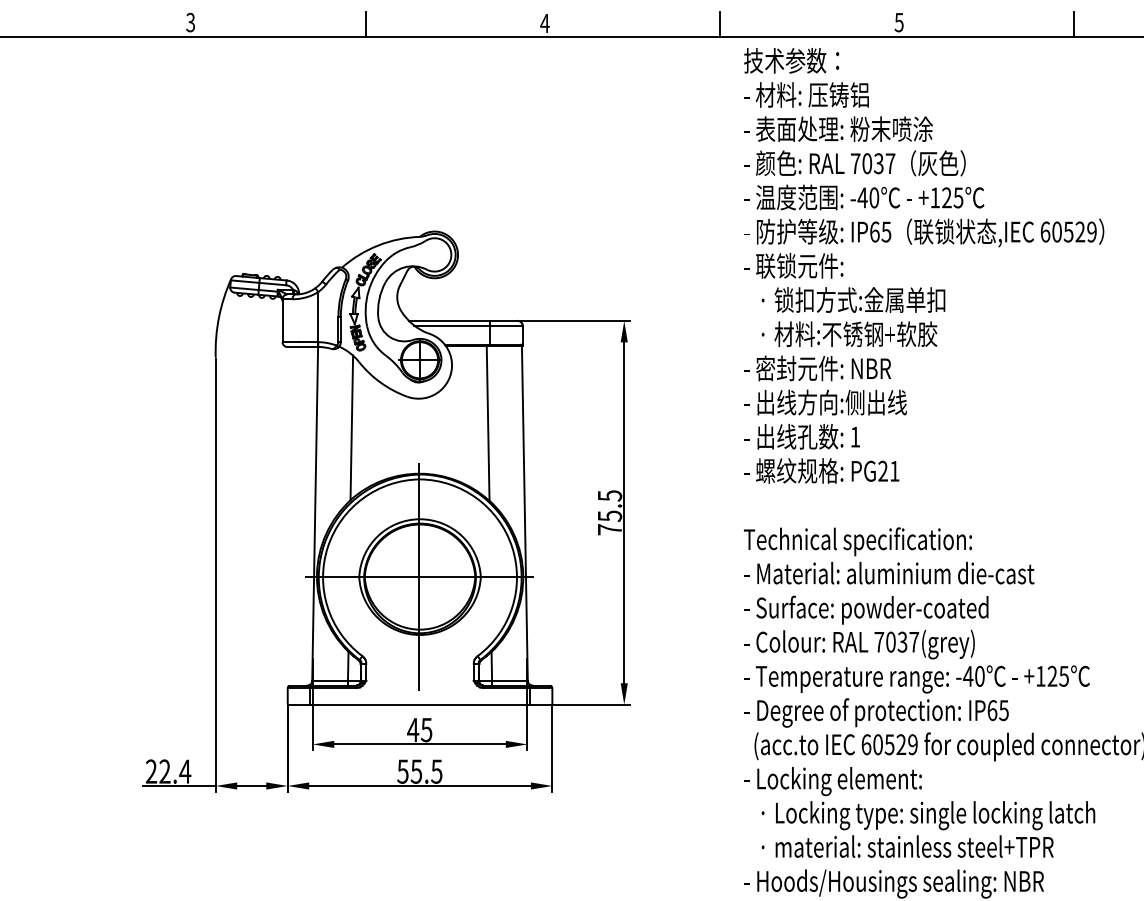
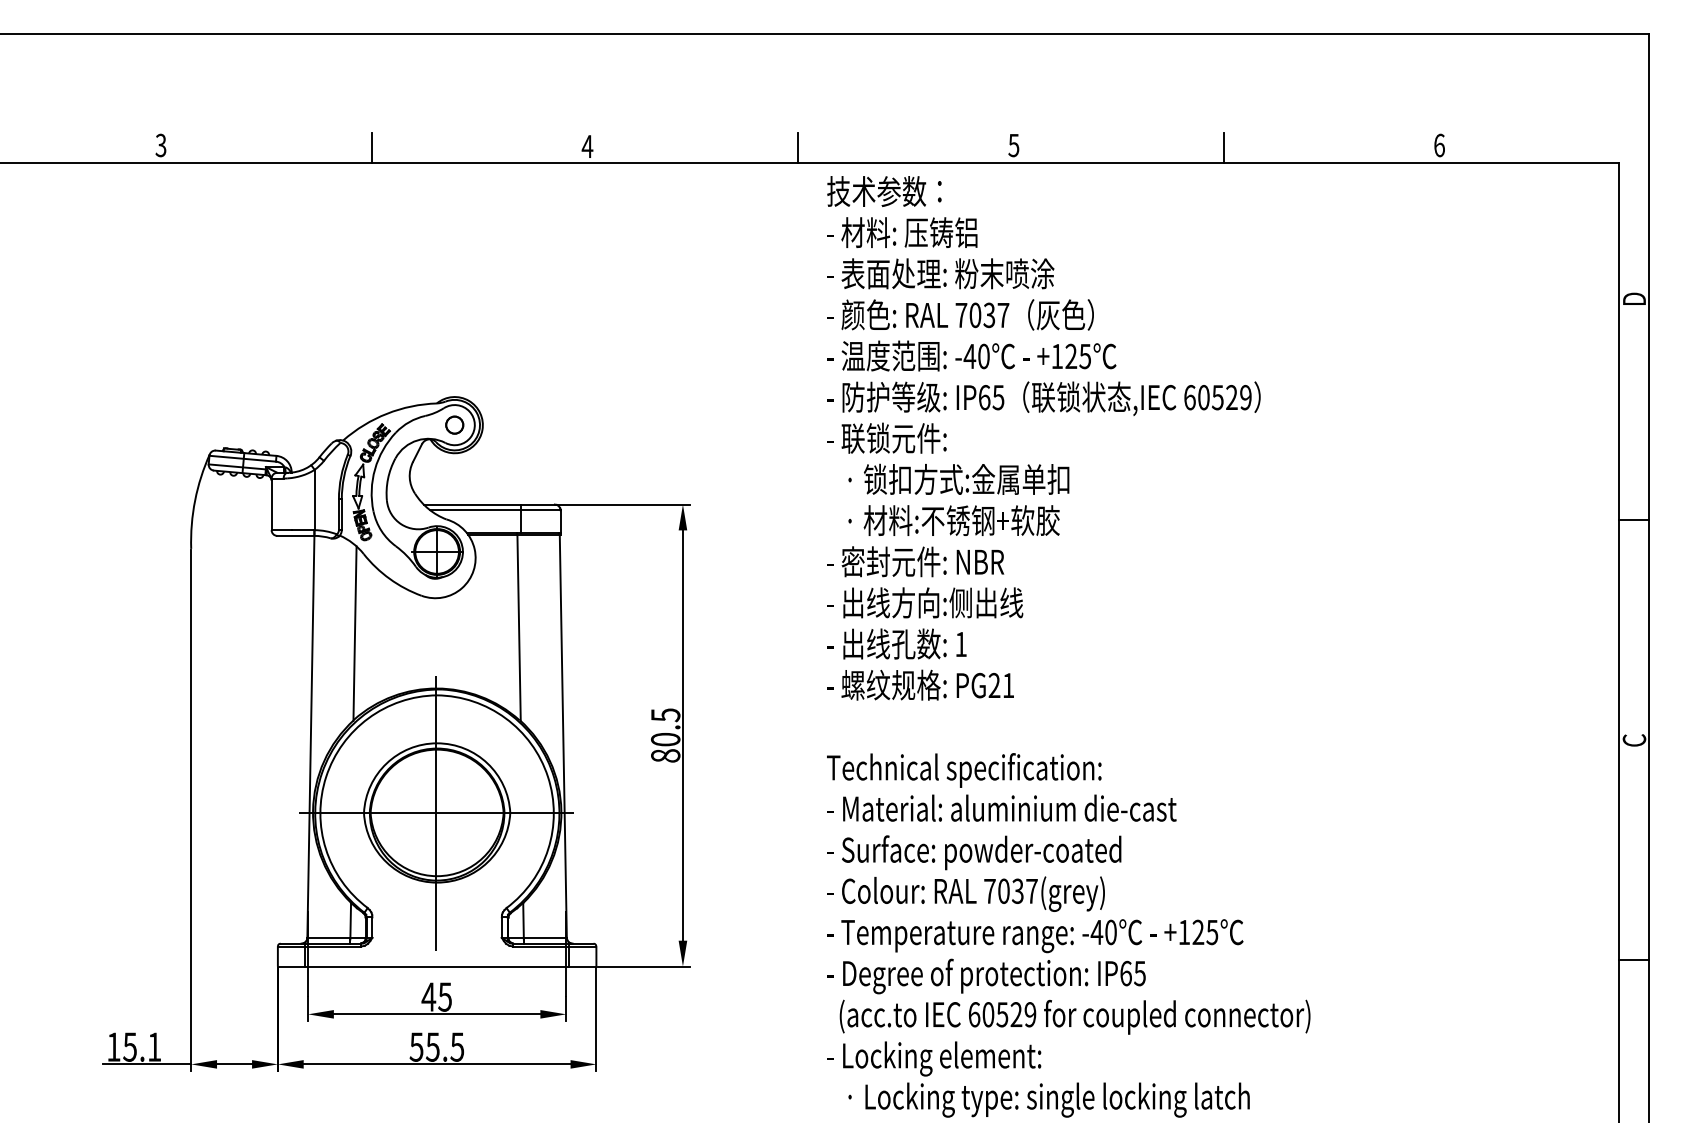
circle: (434, 254) -> (454, 424), added
text: (609, 522) -> (665, 747), 75.5 -> 80.5
text: (168, 771) -> (134, 1046), 22.4 -> 15.1

